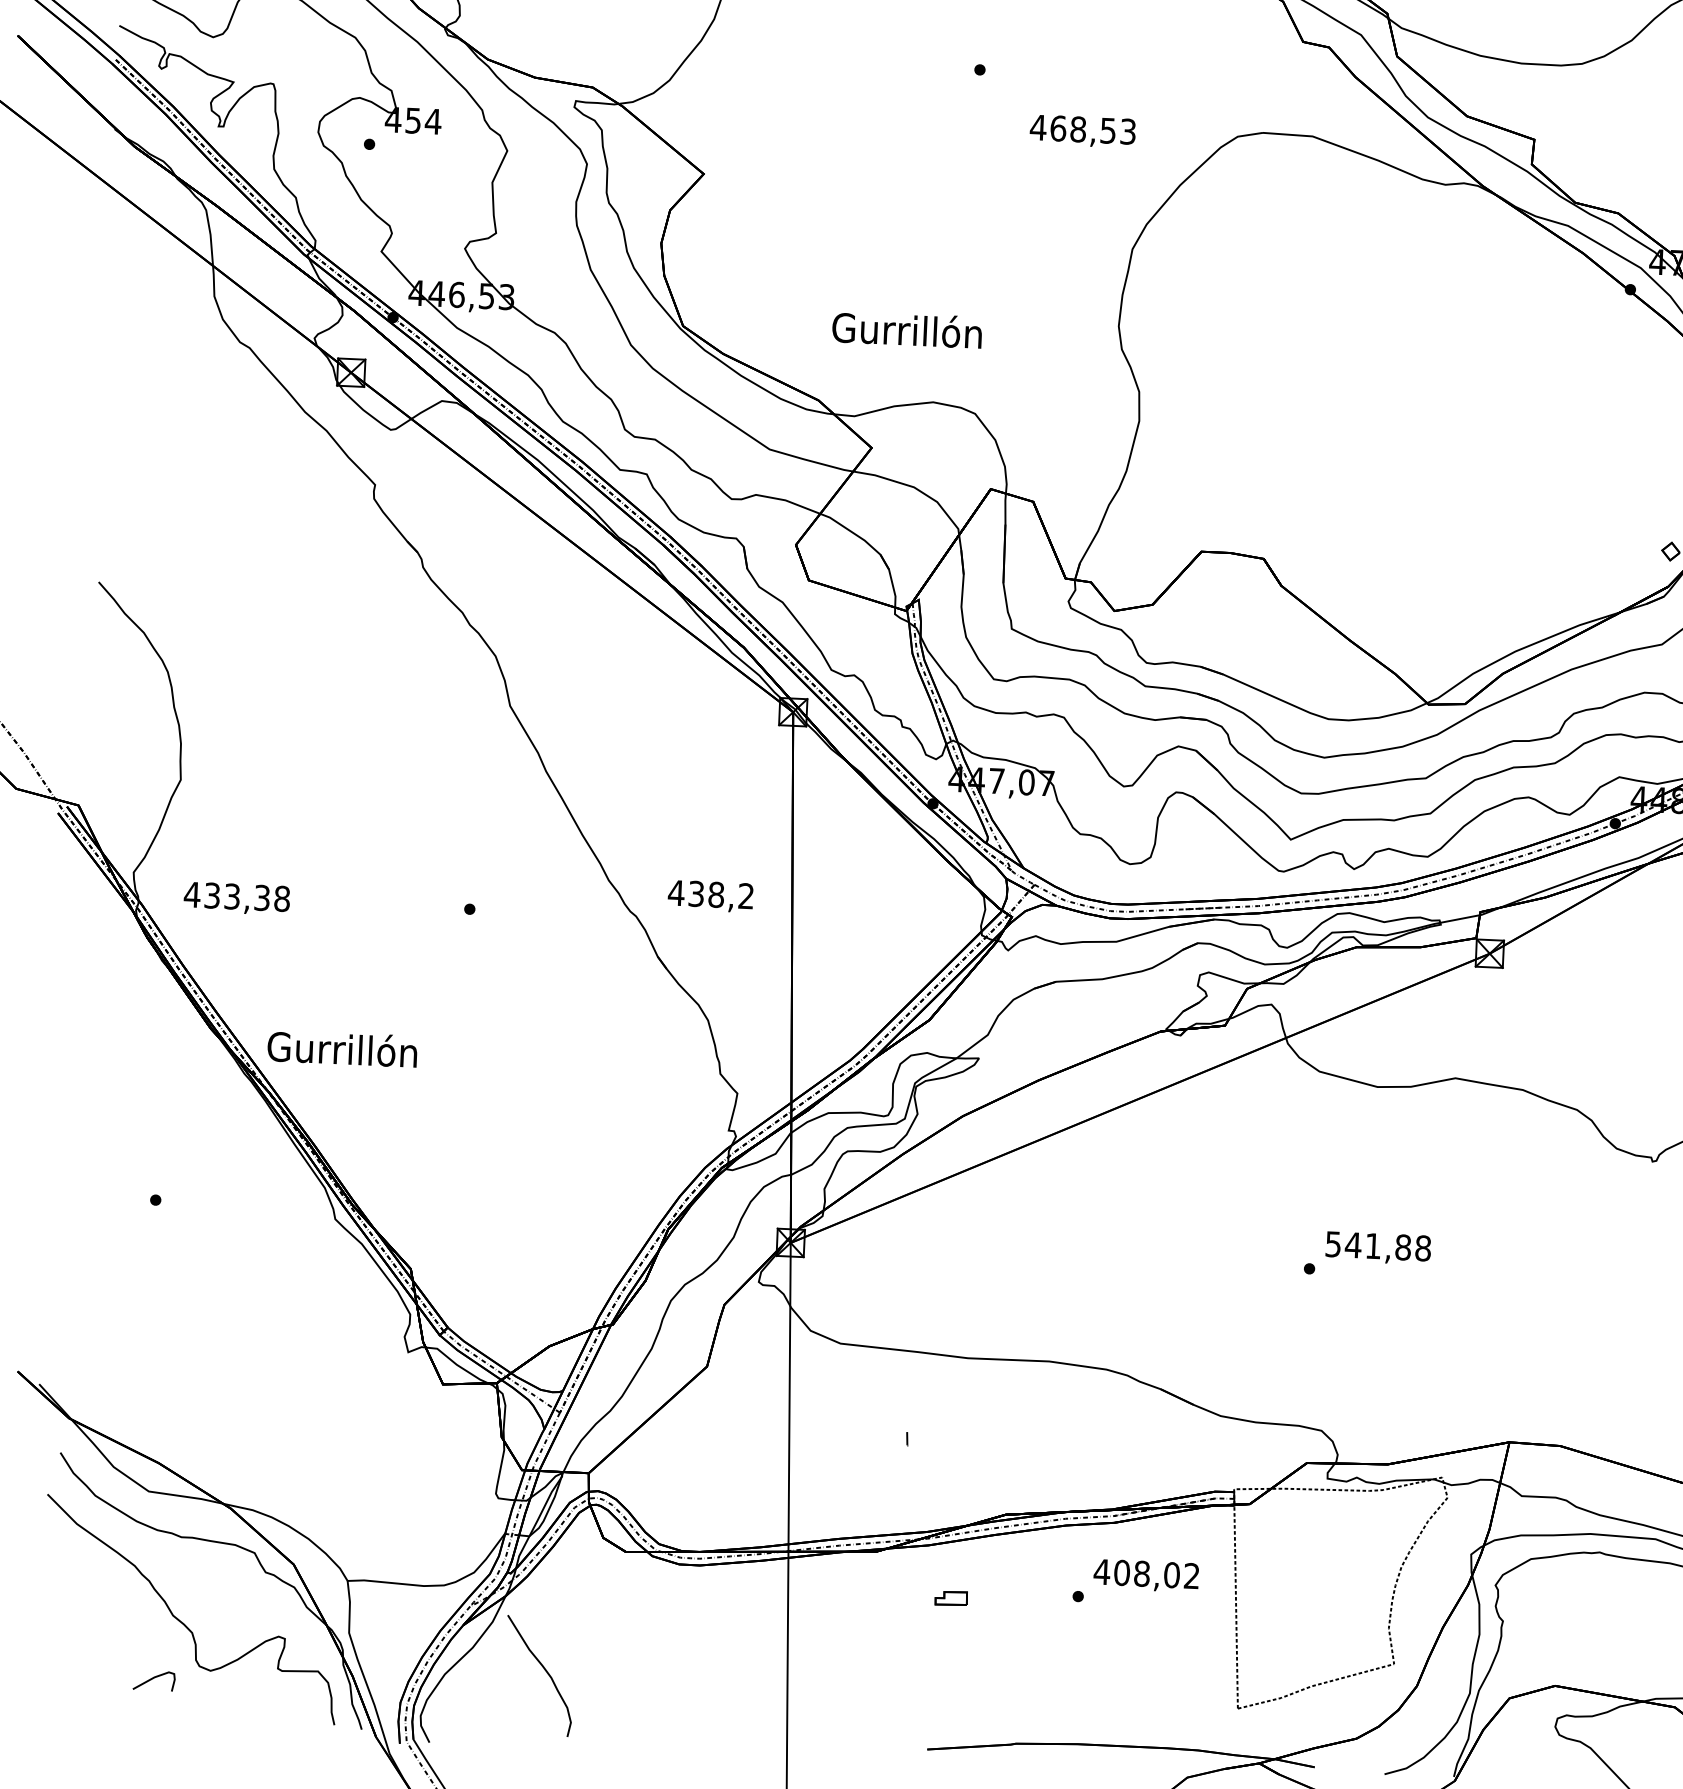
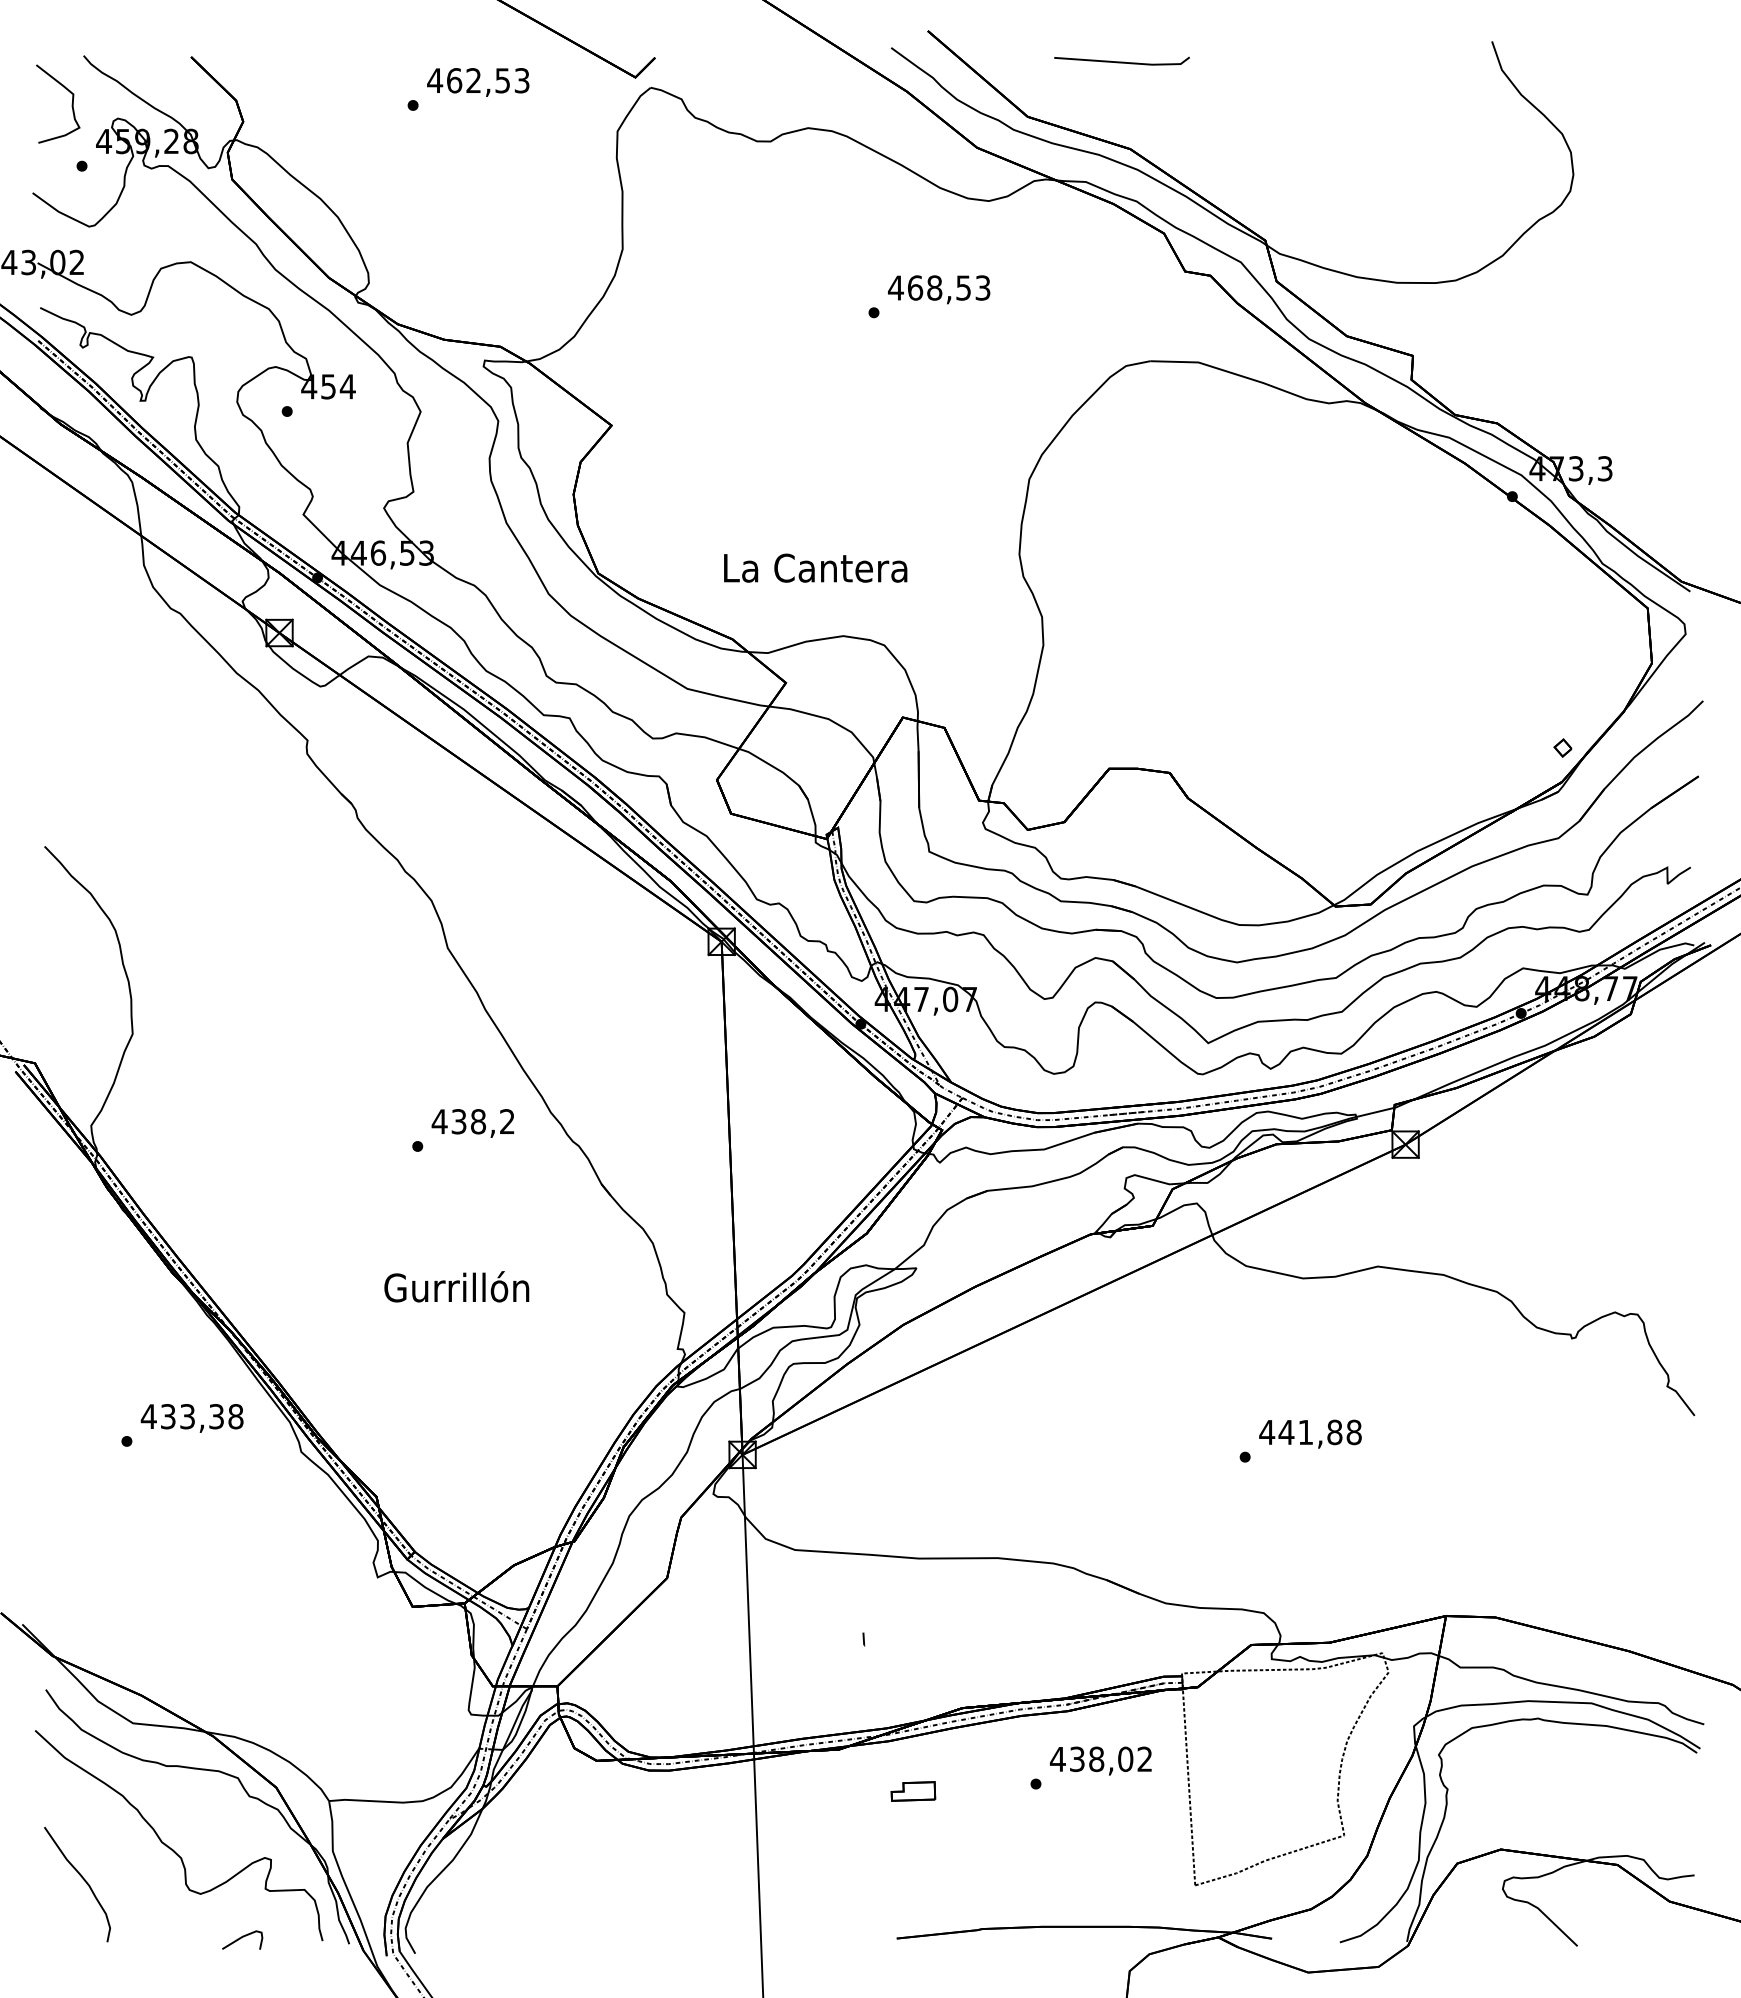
text: (1083, 131) -> (939, 289), moved
text: (907, 329) -> (815, 566), Gurrillón -> La Cantera
text: (710, 896) -> (472, 1123), moved
text: (236, 898) -> (191, 1418), moved
text: (342, 1048) -> (456, 1286), moved
text: (1333, 1244) -> (1267, 1432), 541,88 -> 441,88
text: (1121, 1573) -> (1076, 1759), 408,02 -> 438,02
part: (951, 1598) -> (913, 1791), size x1.43
curve: (545, 1672) -> (83, 1880), moved
curve: (153, 1679) -> (241, 1938), moved

